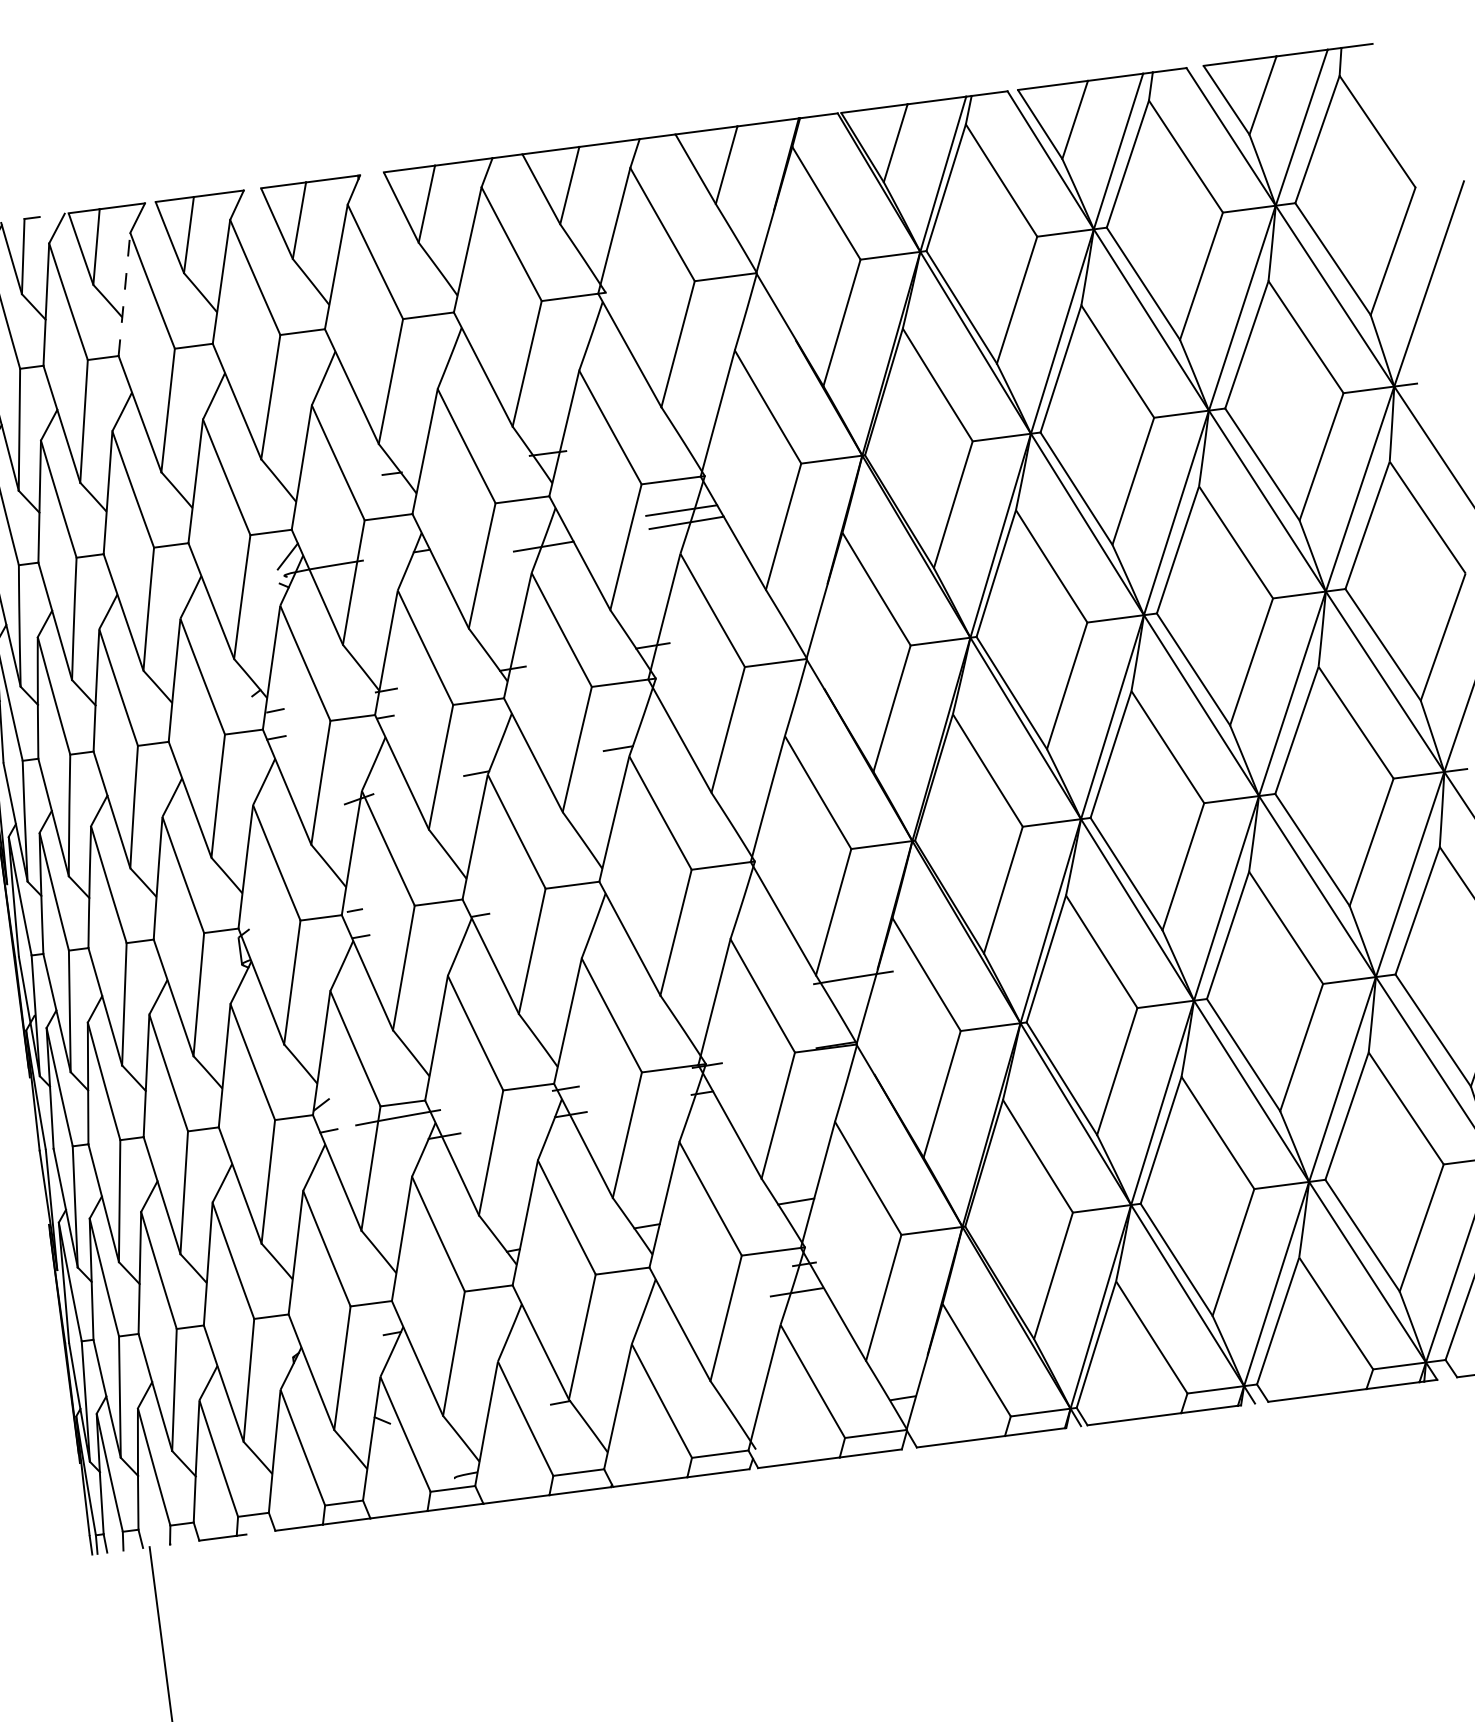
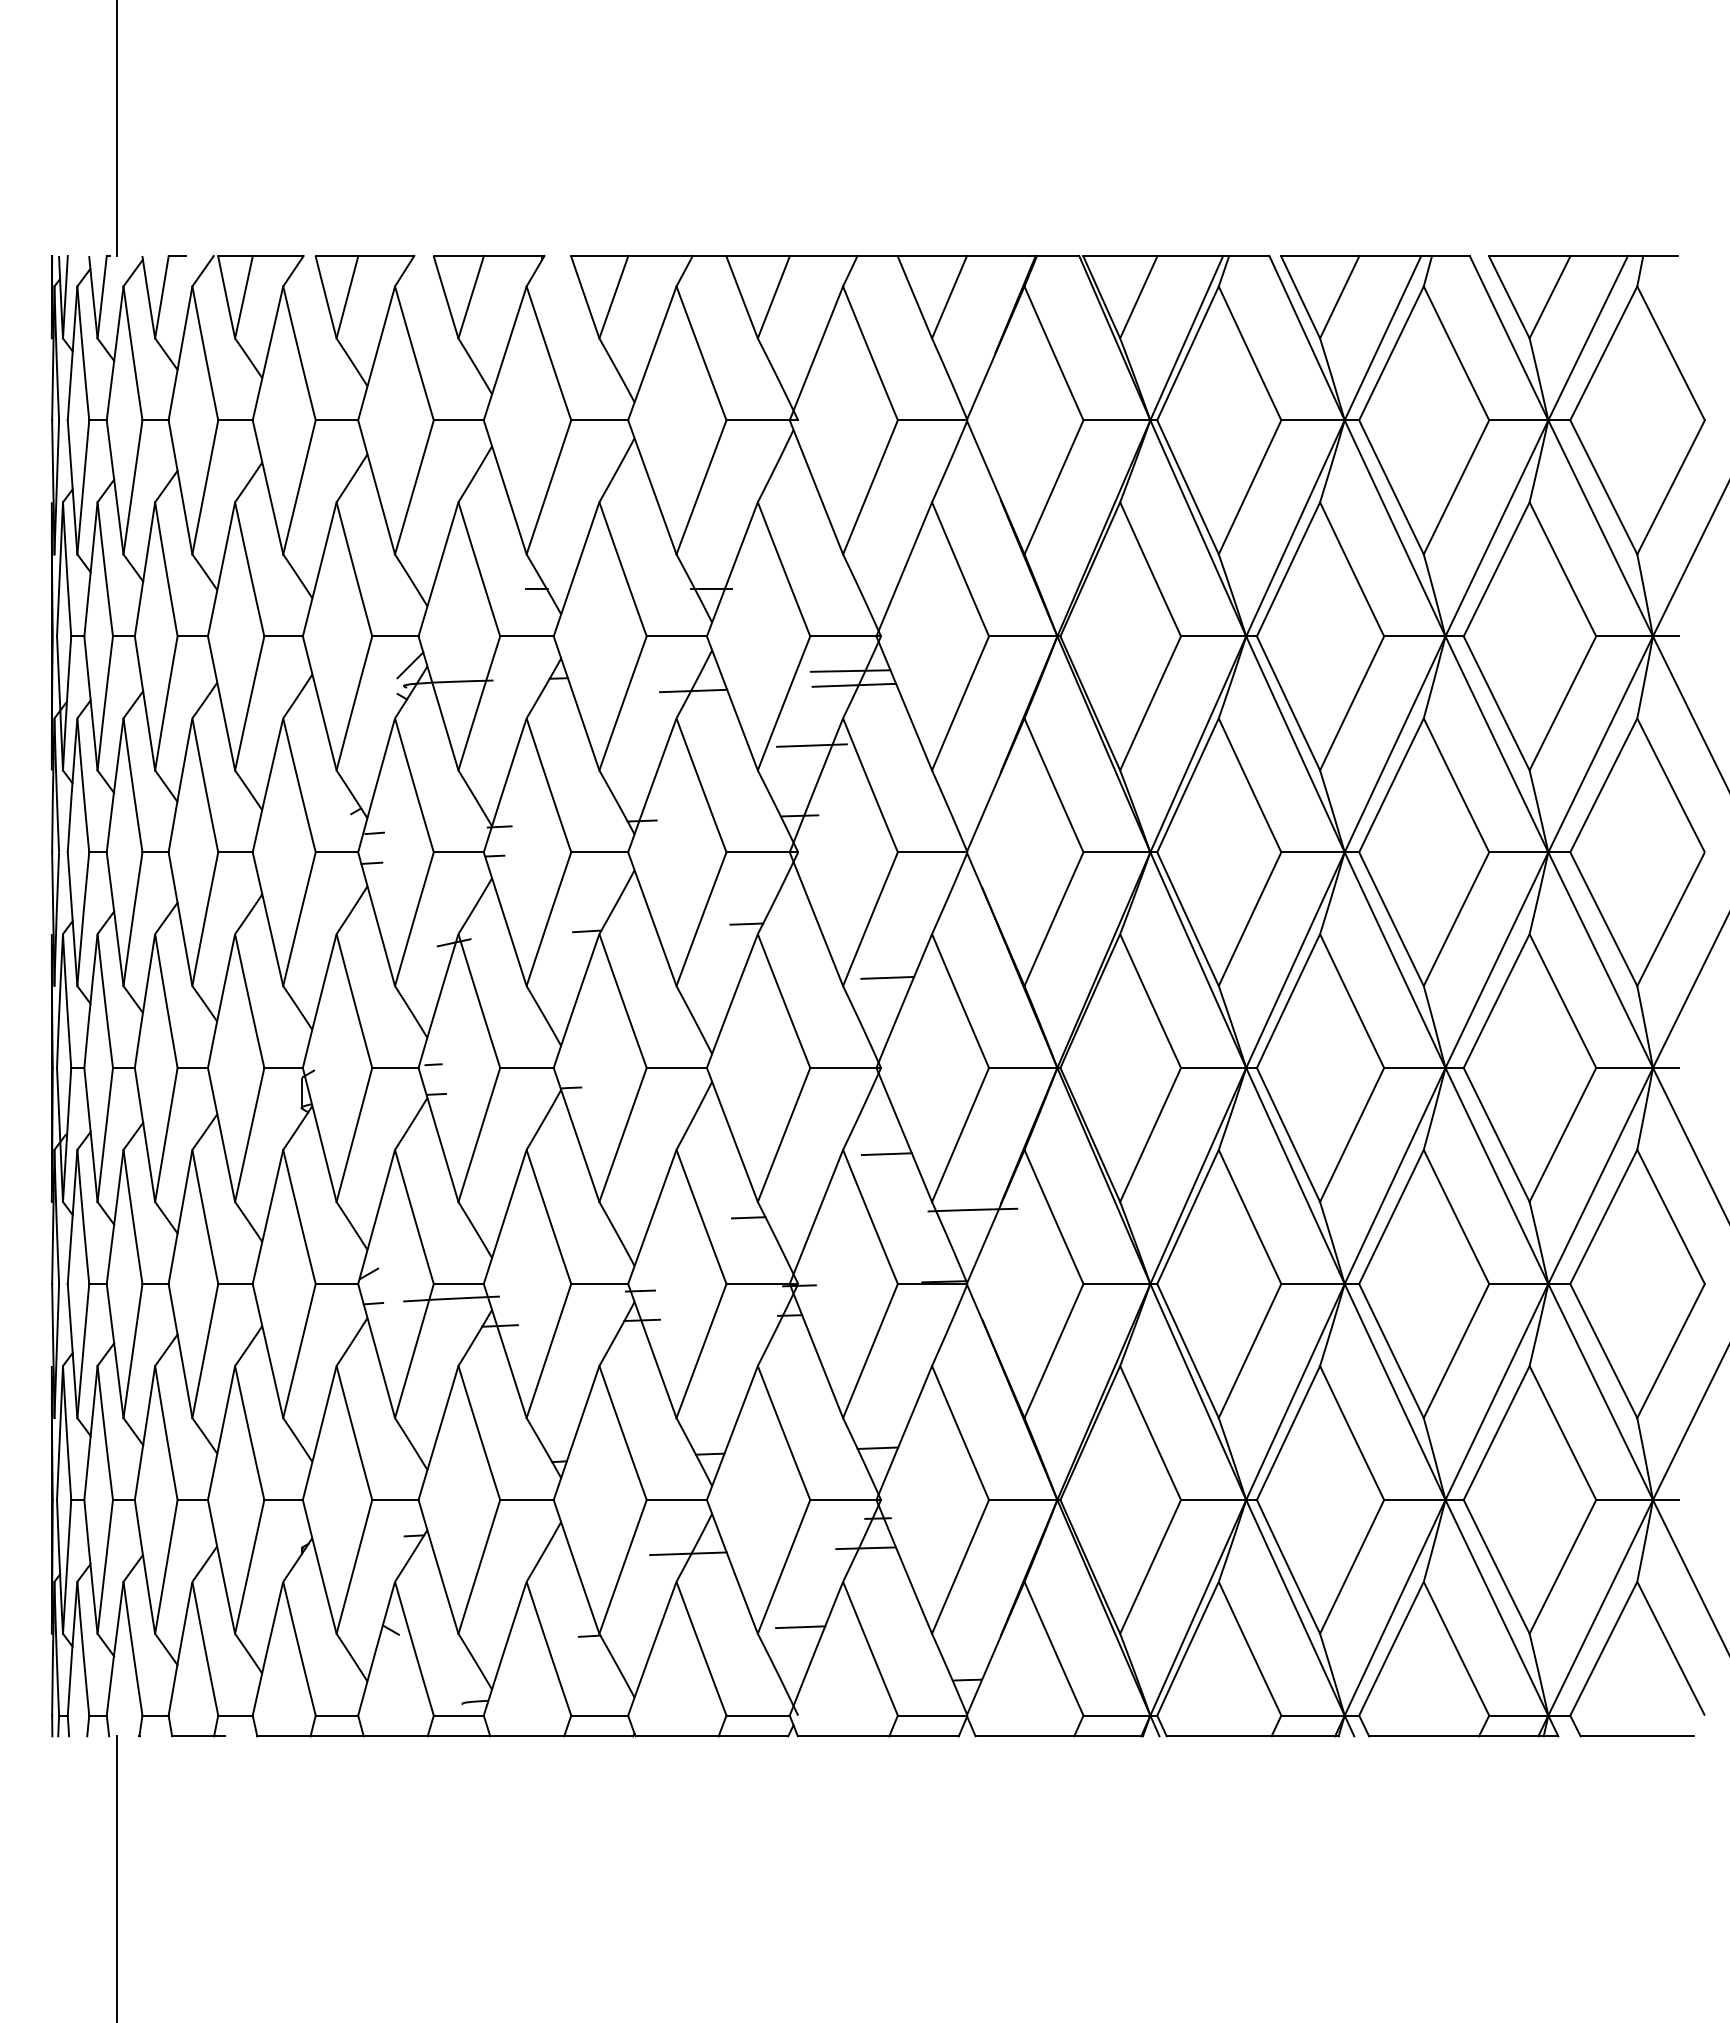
line: (124, 294) -> (267, 353), dashed -> solid
line: (655, 581) -> (811, 745), added
line: (750, 780) -> (887, 977), added
line: (769, 938) -> (886, 1154), added
line: (653, 1010) -> (748, 1217), added
line: (639, 1317) -> (688, 1553), added
line: (747, 1370) -> (800, 1627), added

